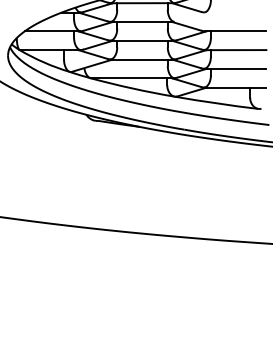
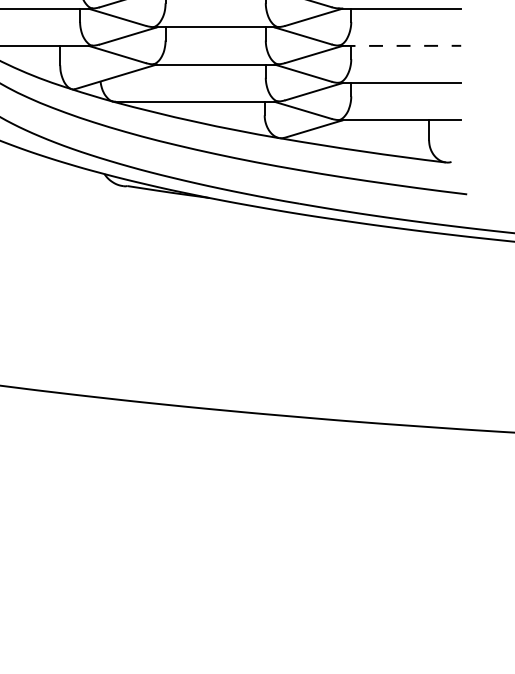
line: (236, 50) -> (401, 46), solid -> dashed

